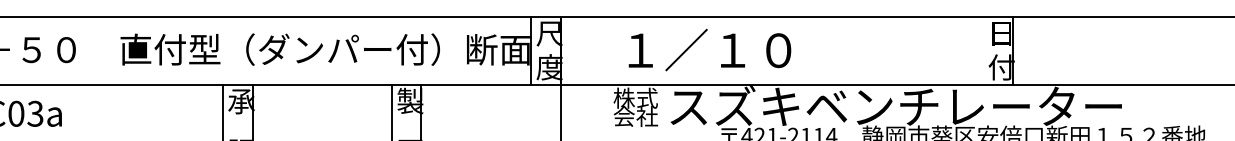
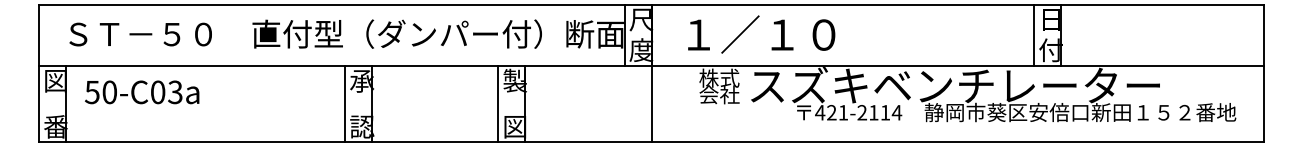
text: (709, 49) -> (761, 34), moved
line: (983, 49) -> (1034, 34), added

